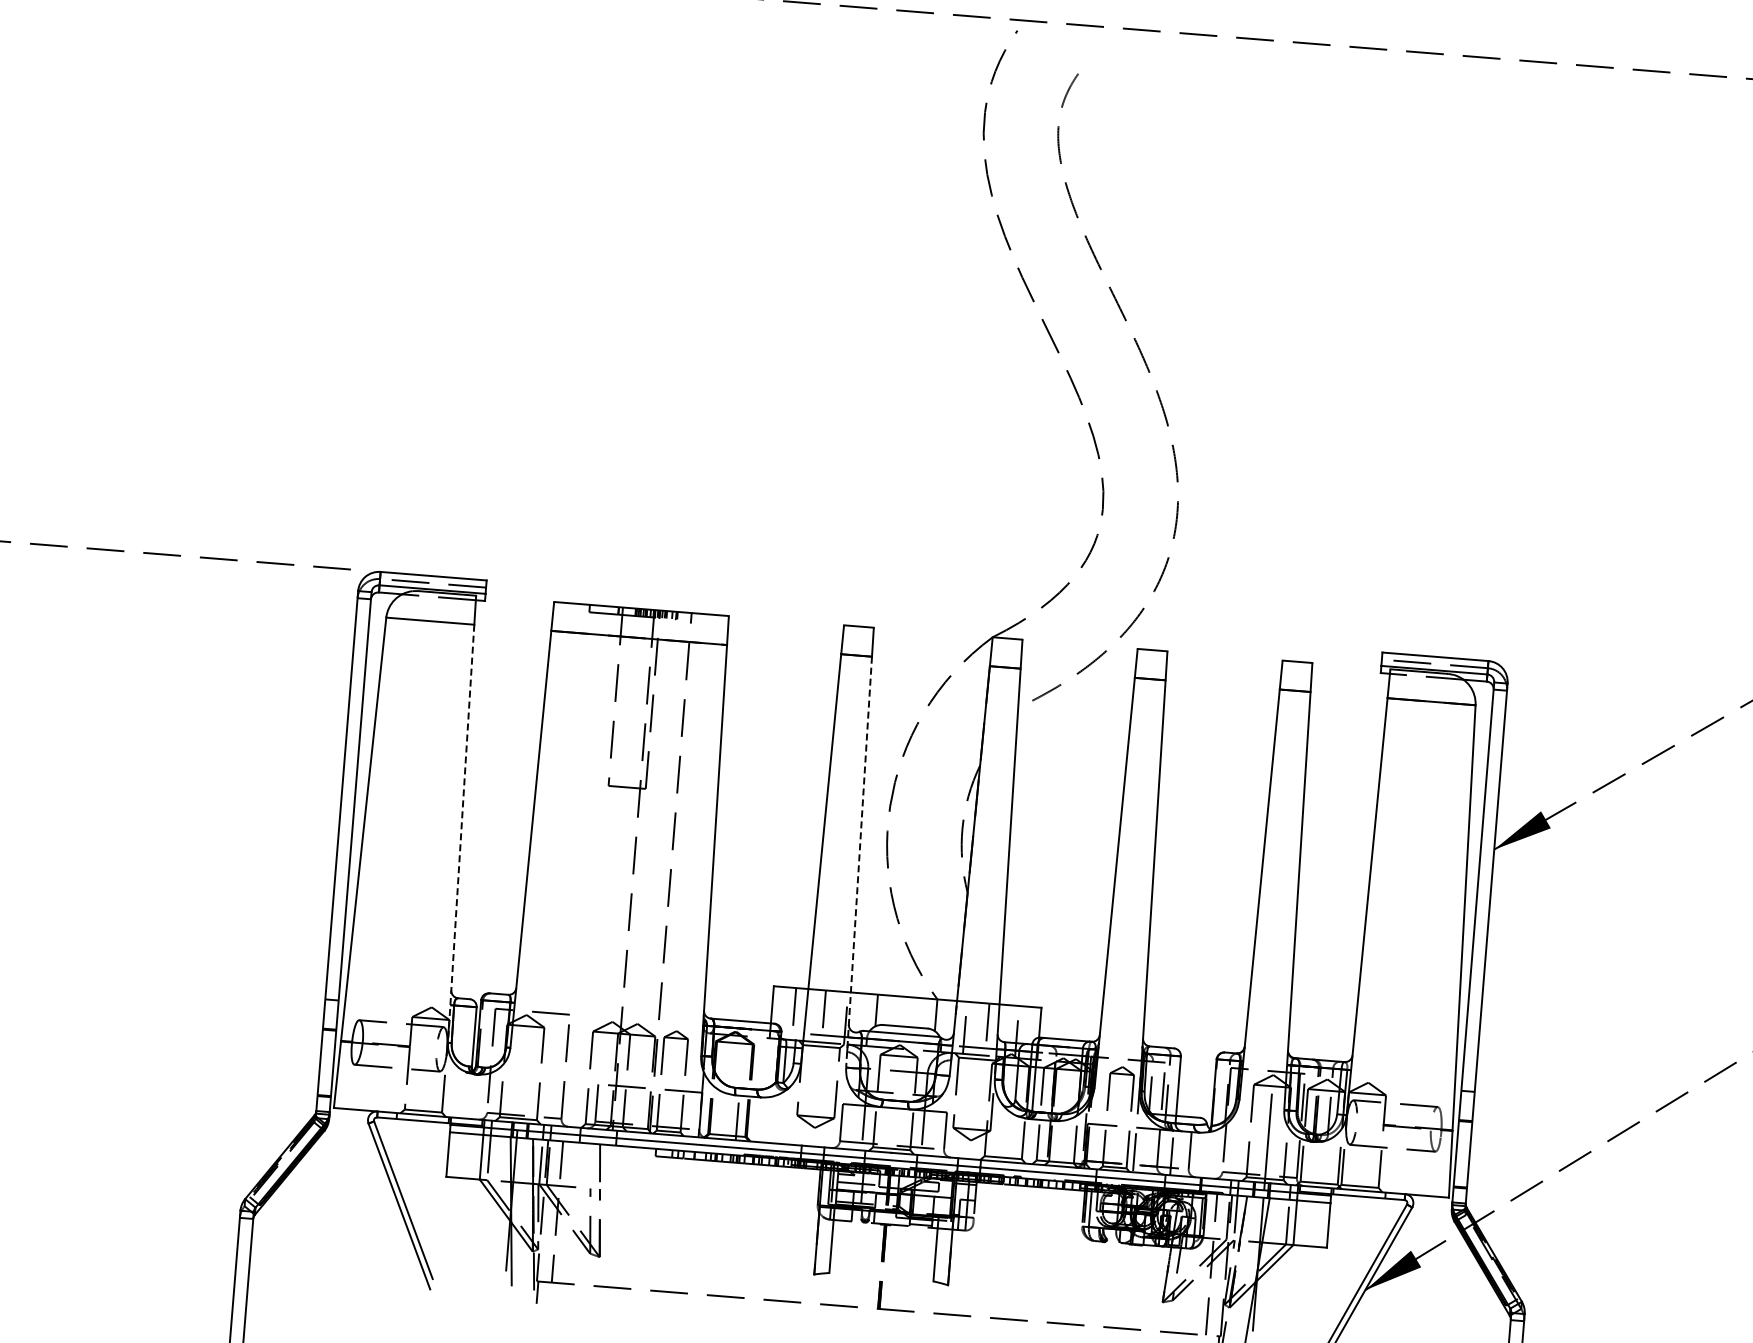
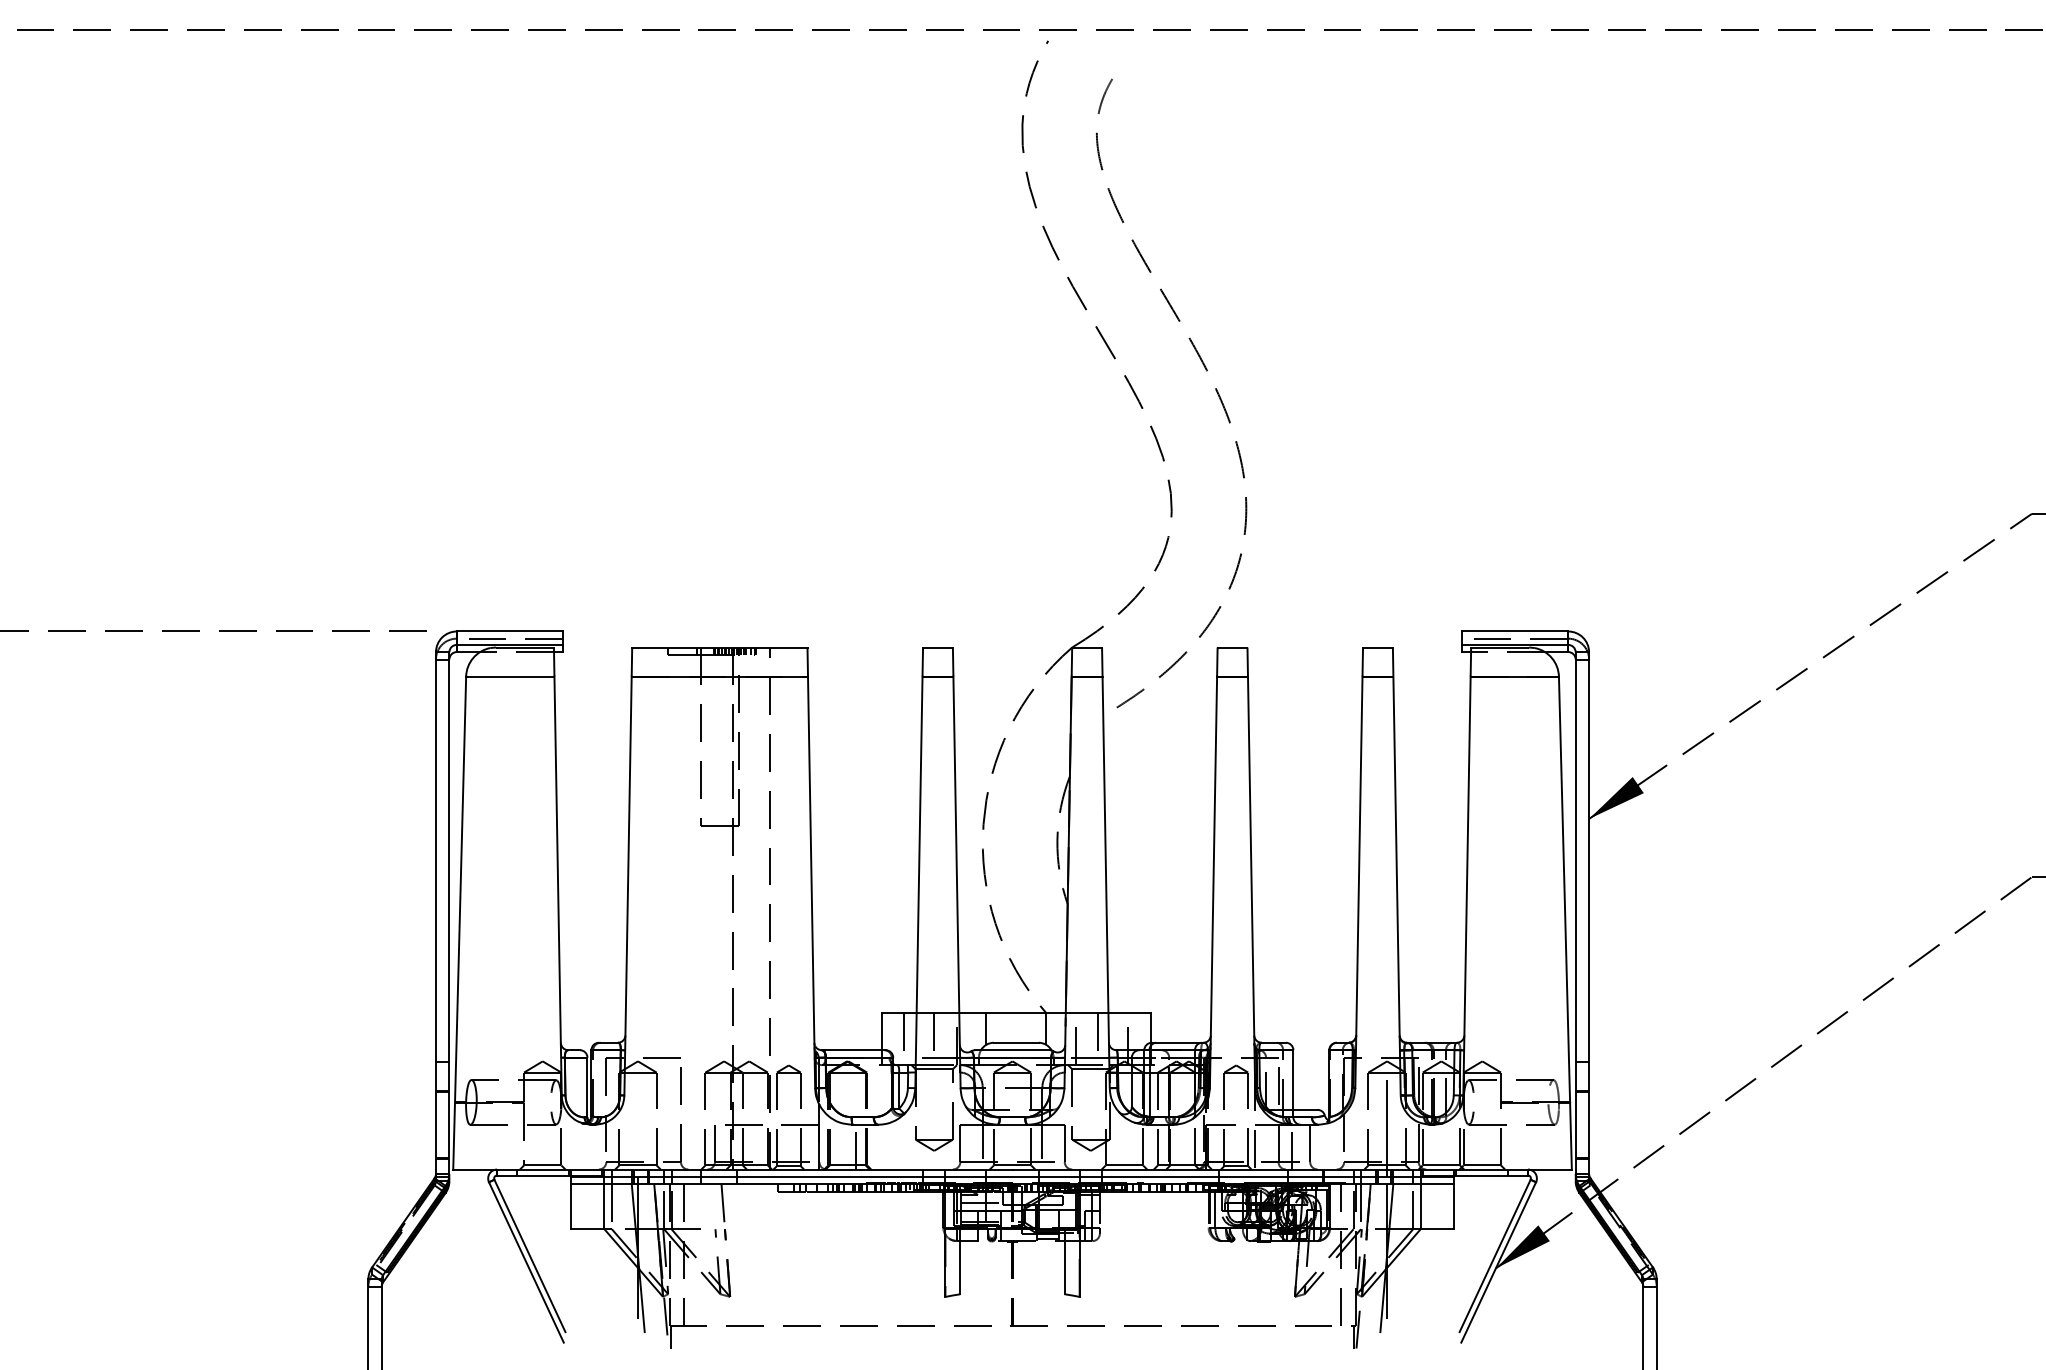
line: (461, 834) -> (558, 886), dashed -> solid
line: (859, 862) -> (957, 882), dashed -> solid

